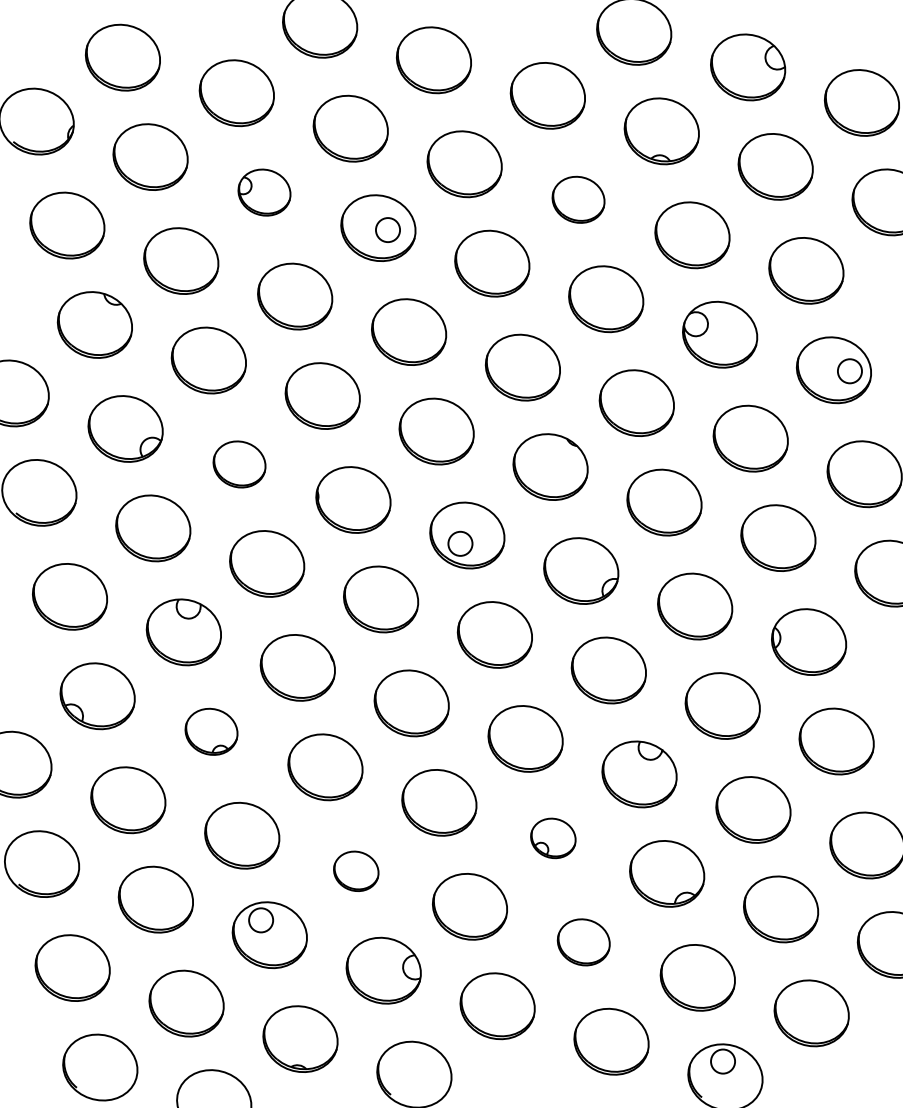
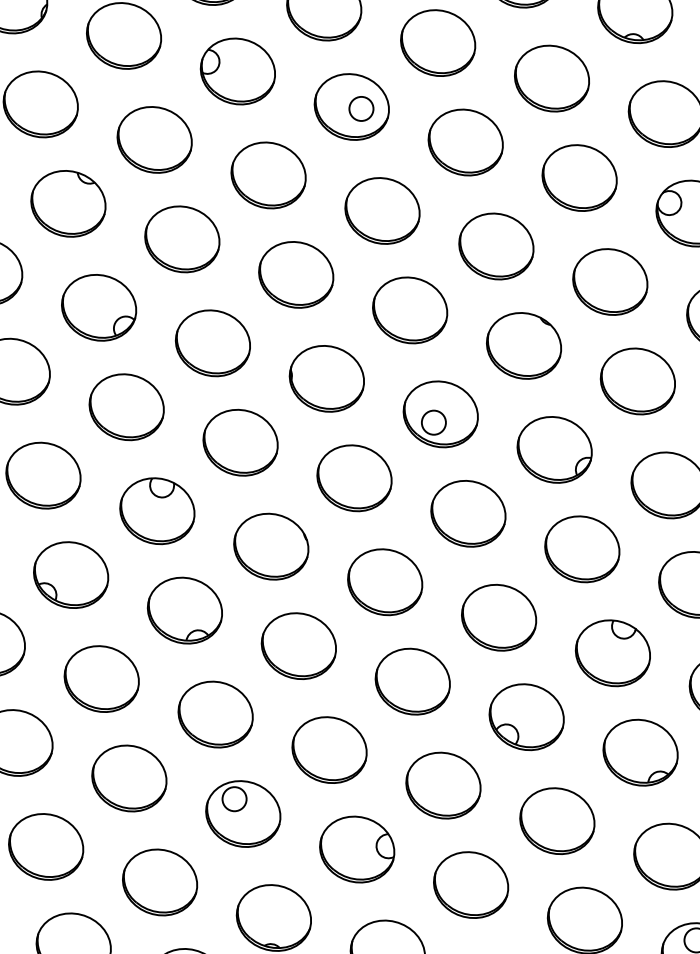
part: (264, 192) -> (237, 71), size x1.43
part: (578, 199) -> (551, 78), size x1.43
part: (239, 464) -> (212, 343), size x1.43
part: (211, 731) -> (184, 610), size x1.43
part: (553, 838) -> (526, 717), size x1.67
part: (356, 871) -> (329, 750), size x1.67
part: (583, 942) -> (556, 821), size x1.43

